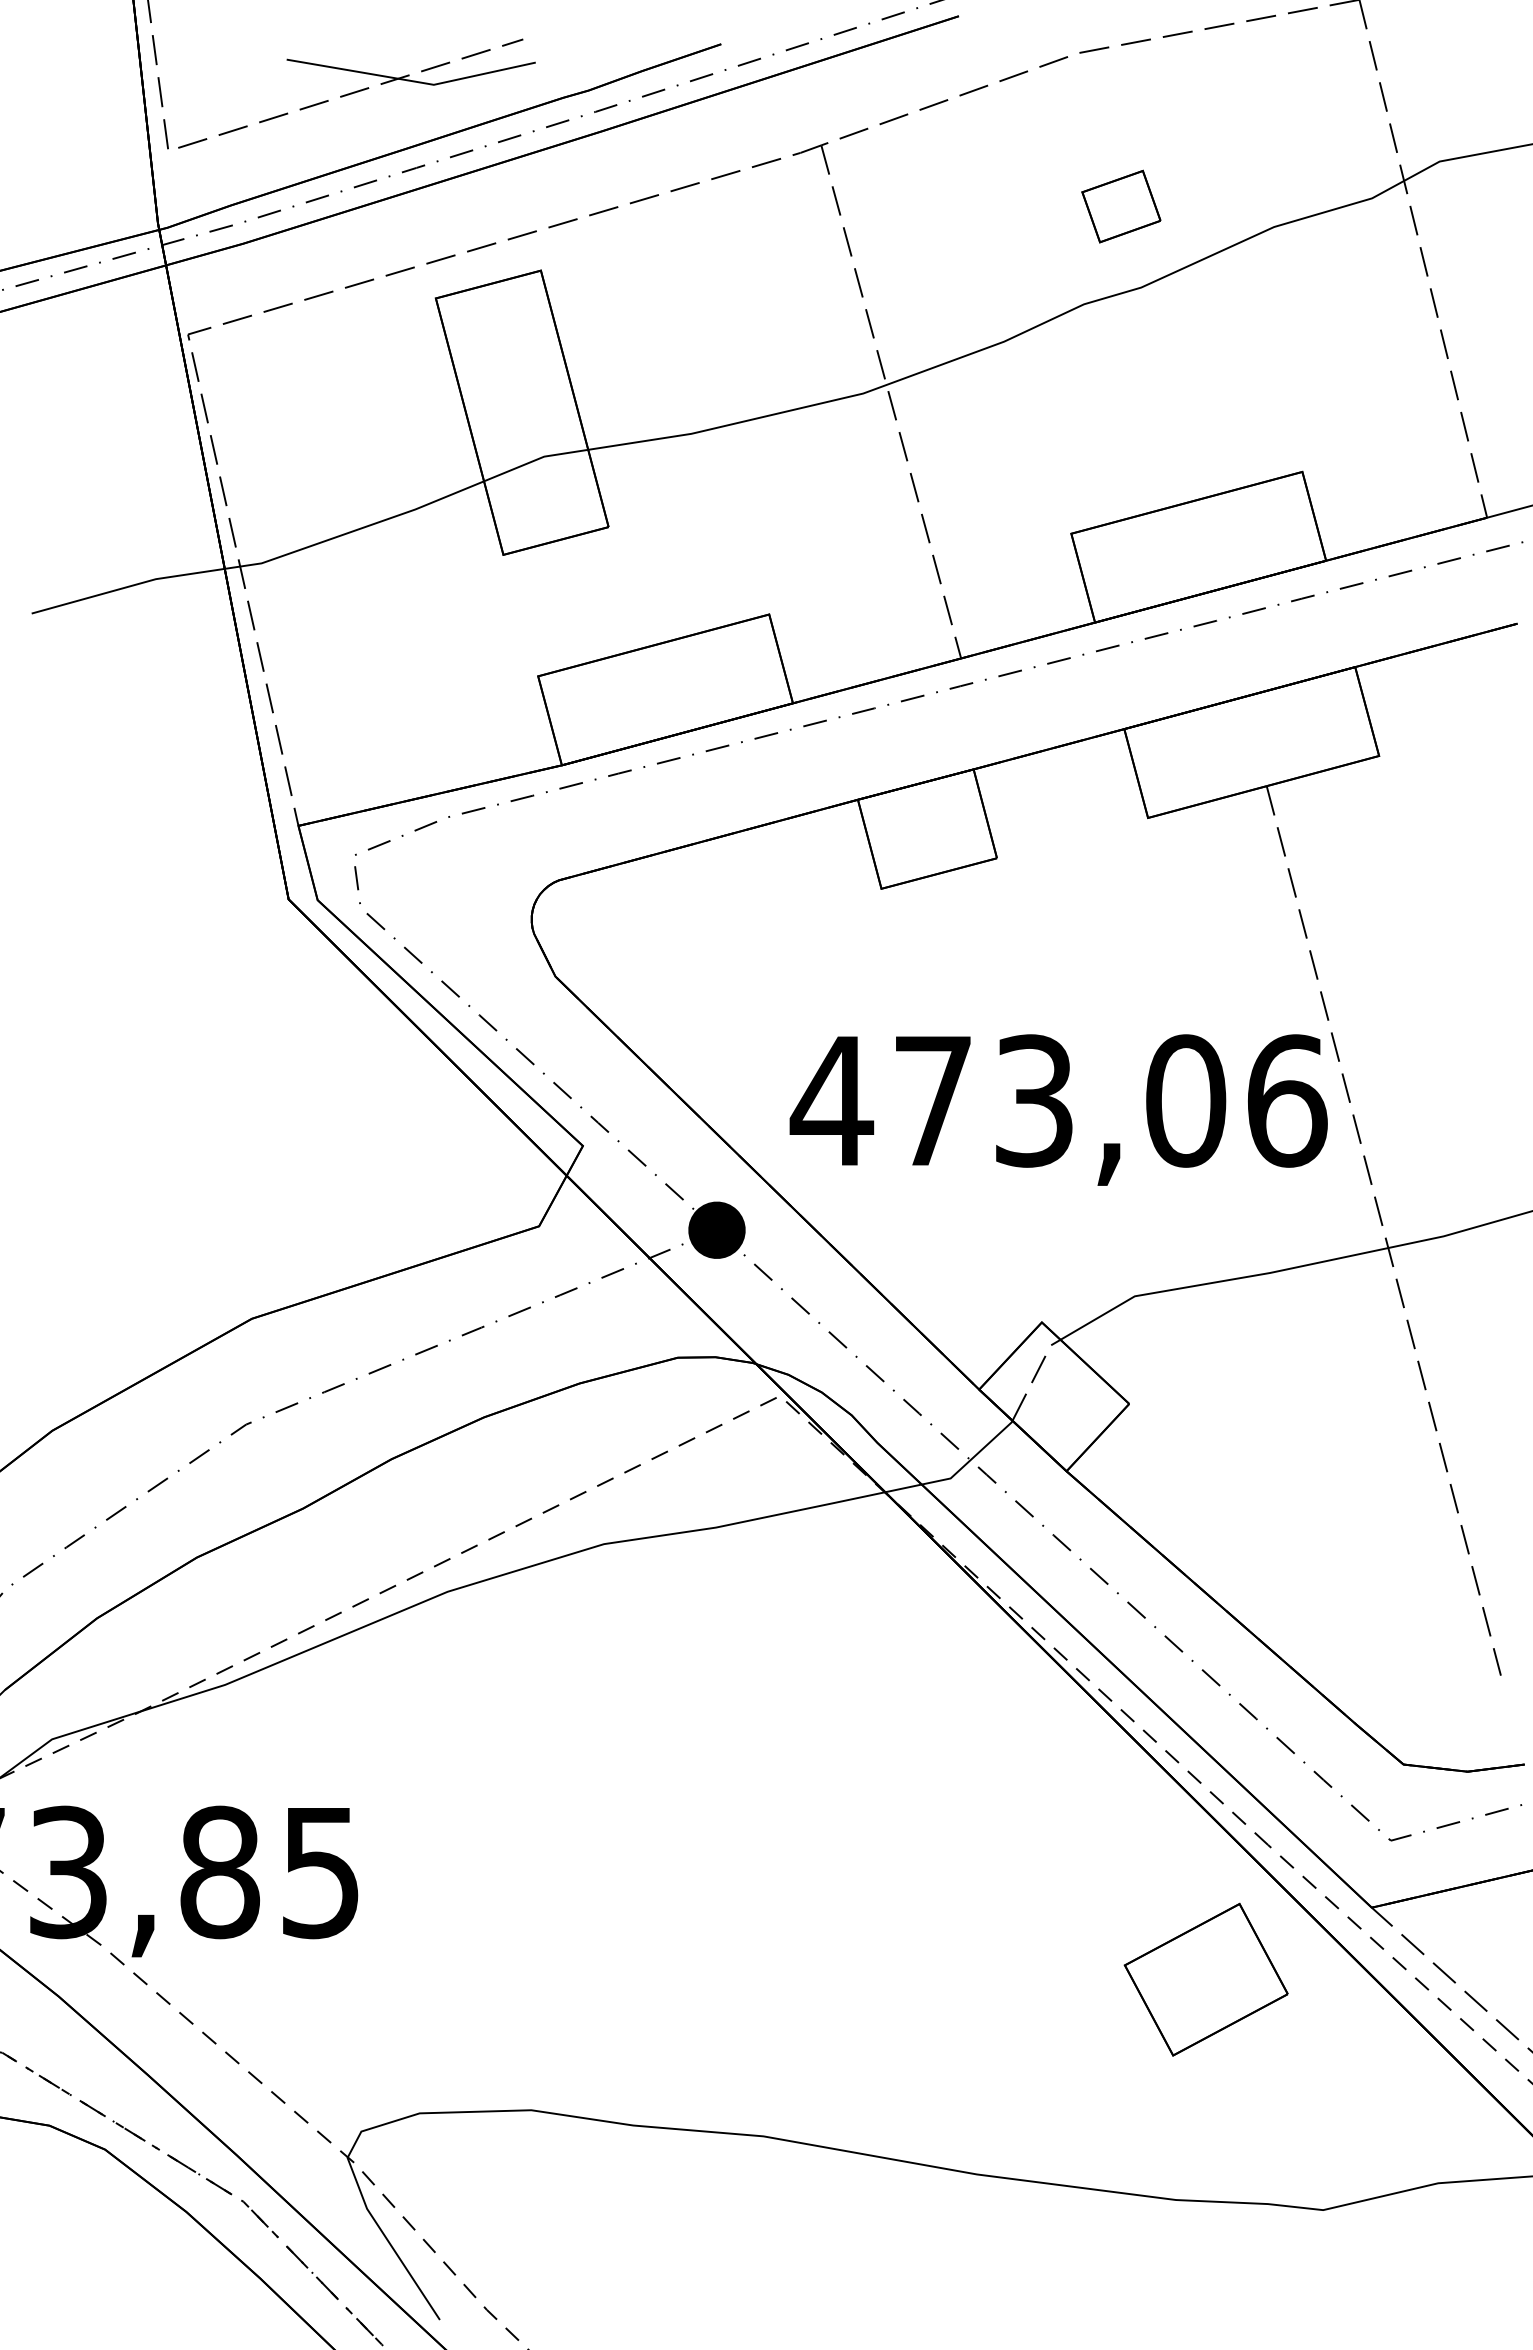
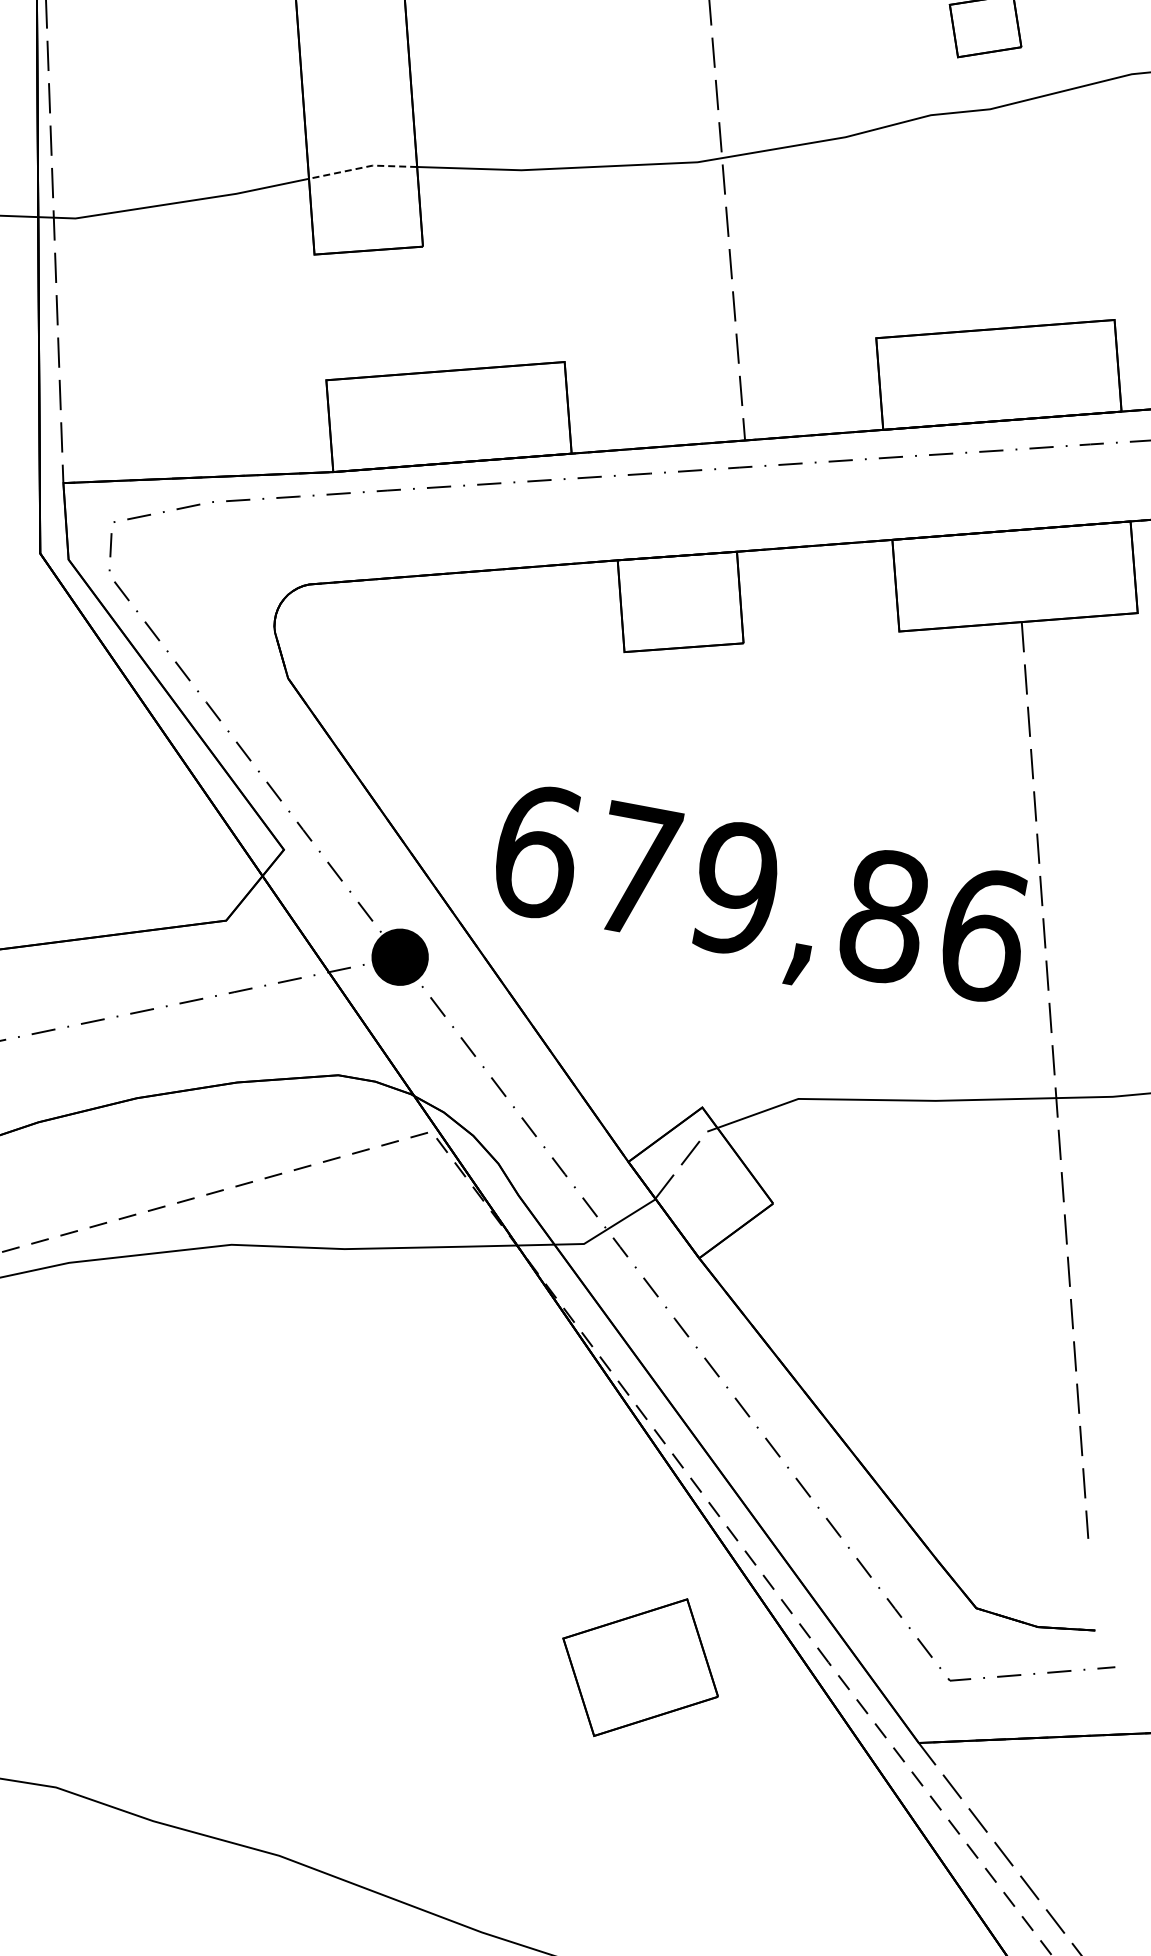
line: (535, 460) -> (363, 167), solid -> dashed
text: (1007, 1100) -> (709, 883), 473,06 -> 679,86
part: (1205, 1979) -> (639, 1667), moved

